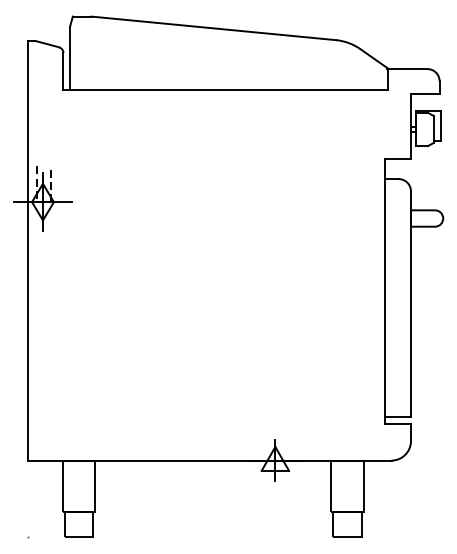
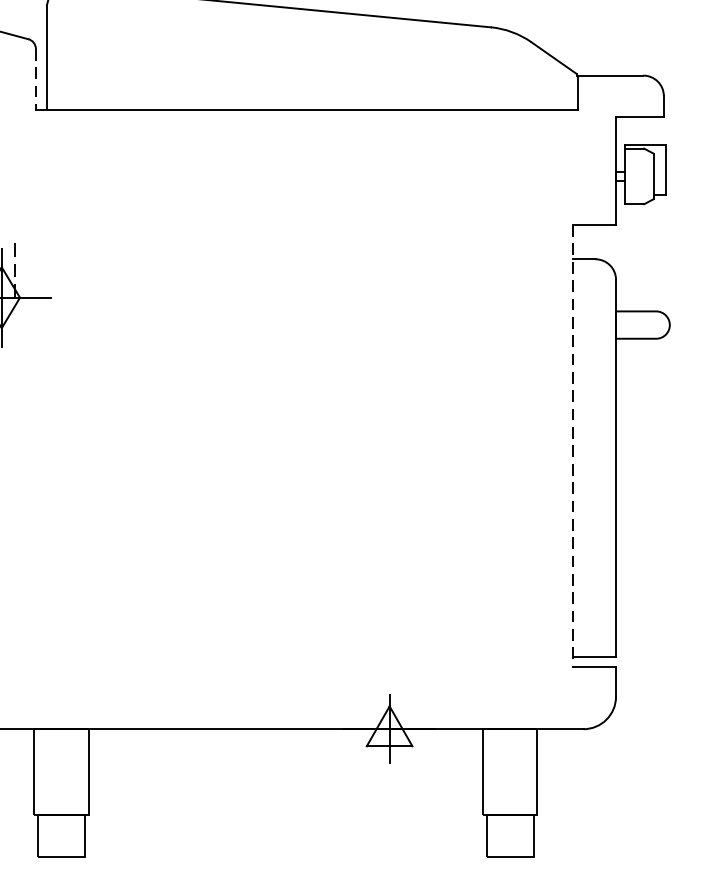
line: (63, 71) -> (35, 79), solid -> dashed
line: (385, 291) -> (573, 446), solid -> dashed

